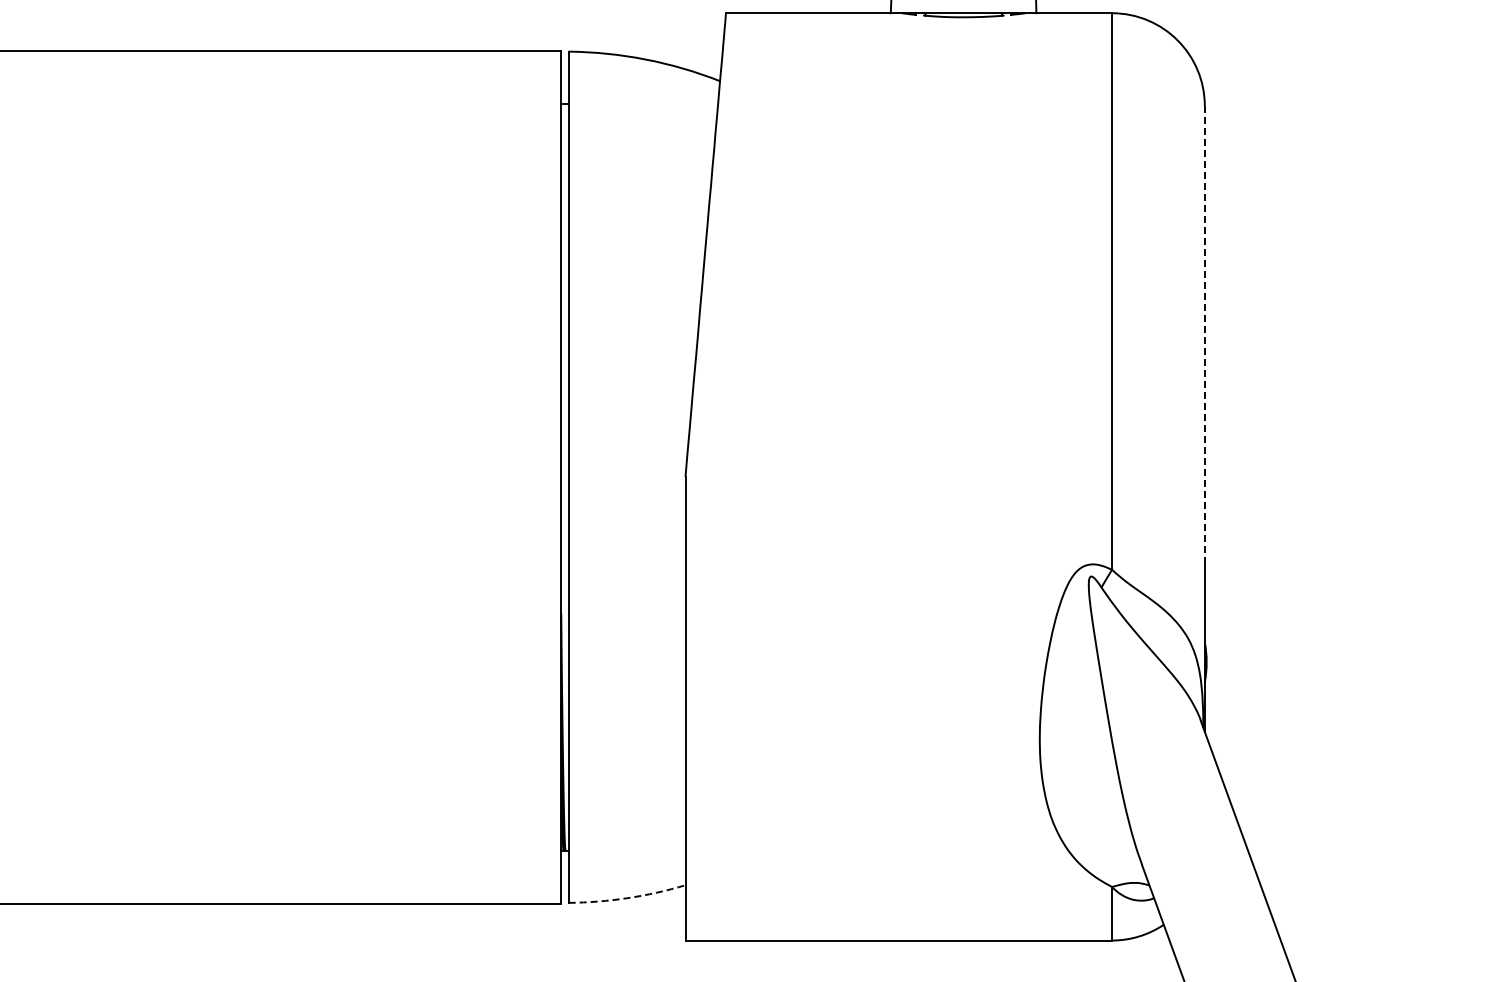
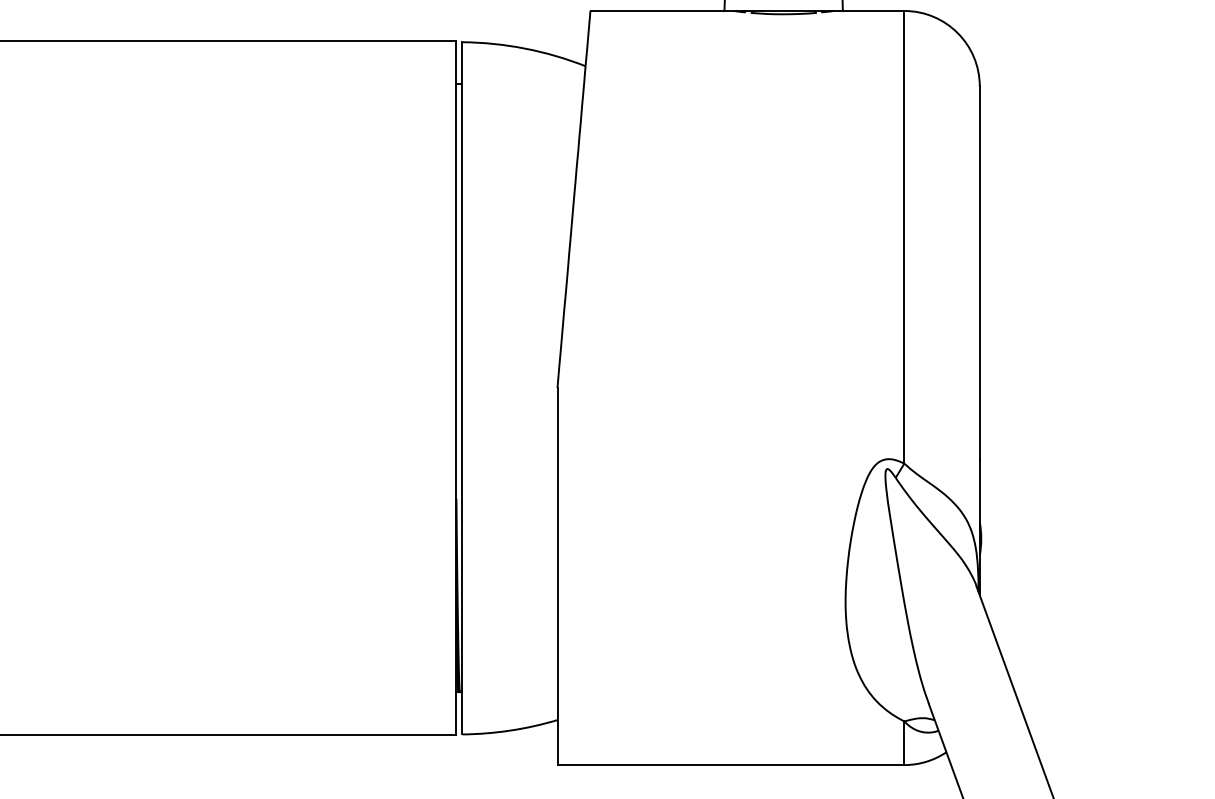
line: (1204, 335) -> (979, 273), dashed -> solid
arc: (627, 898) -> (510, 730), dashed -> solid

